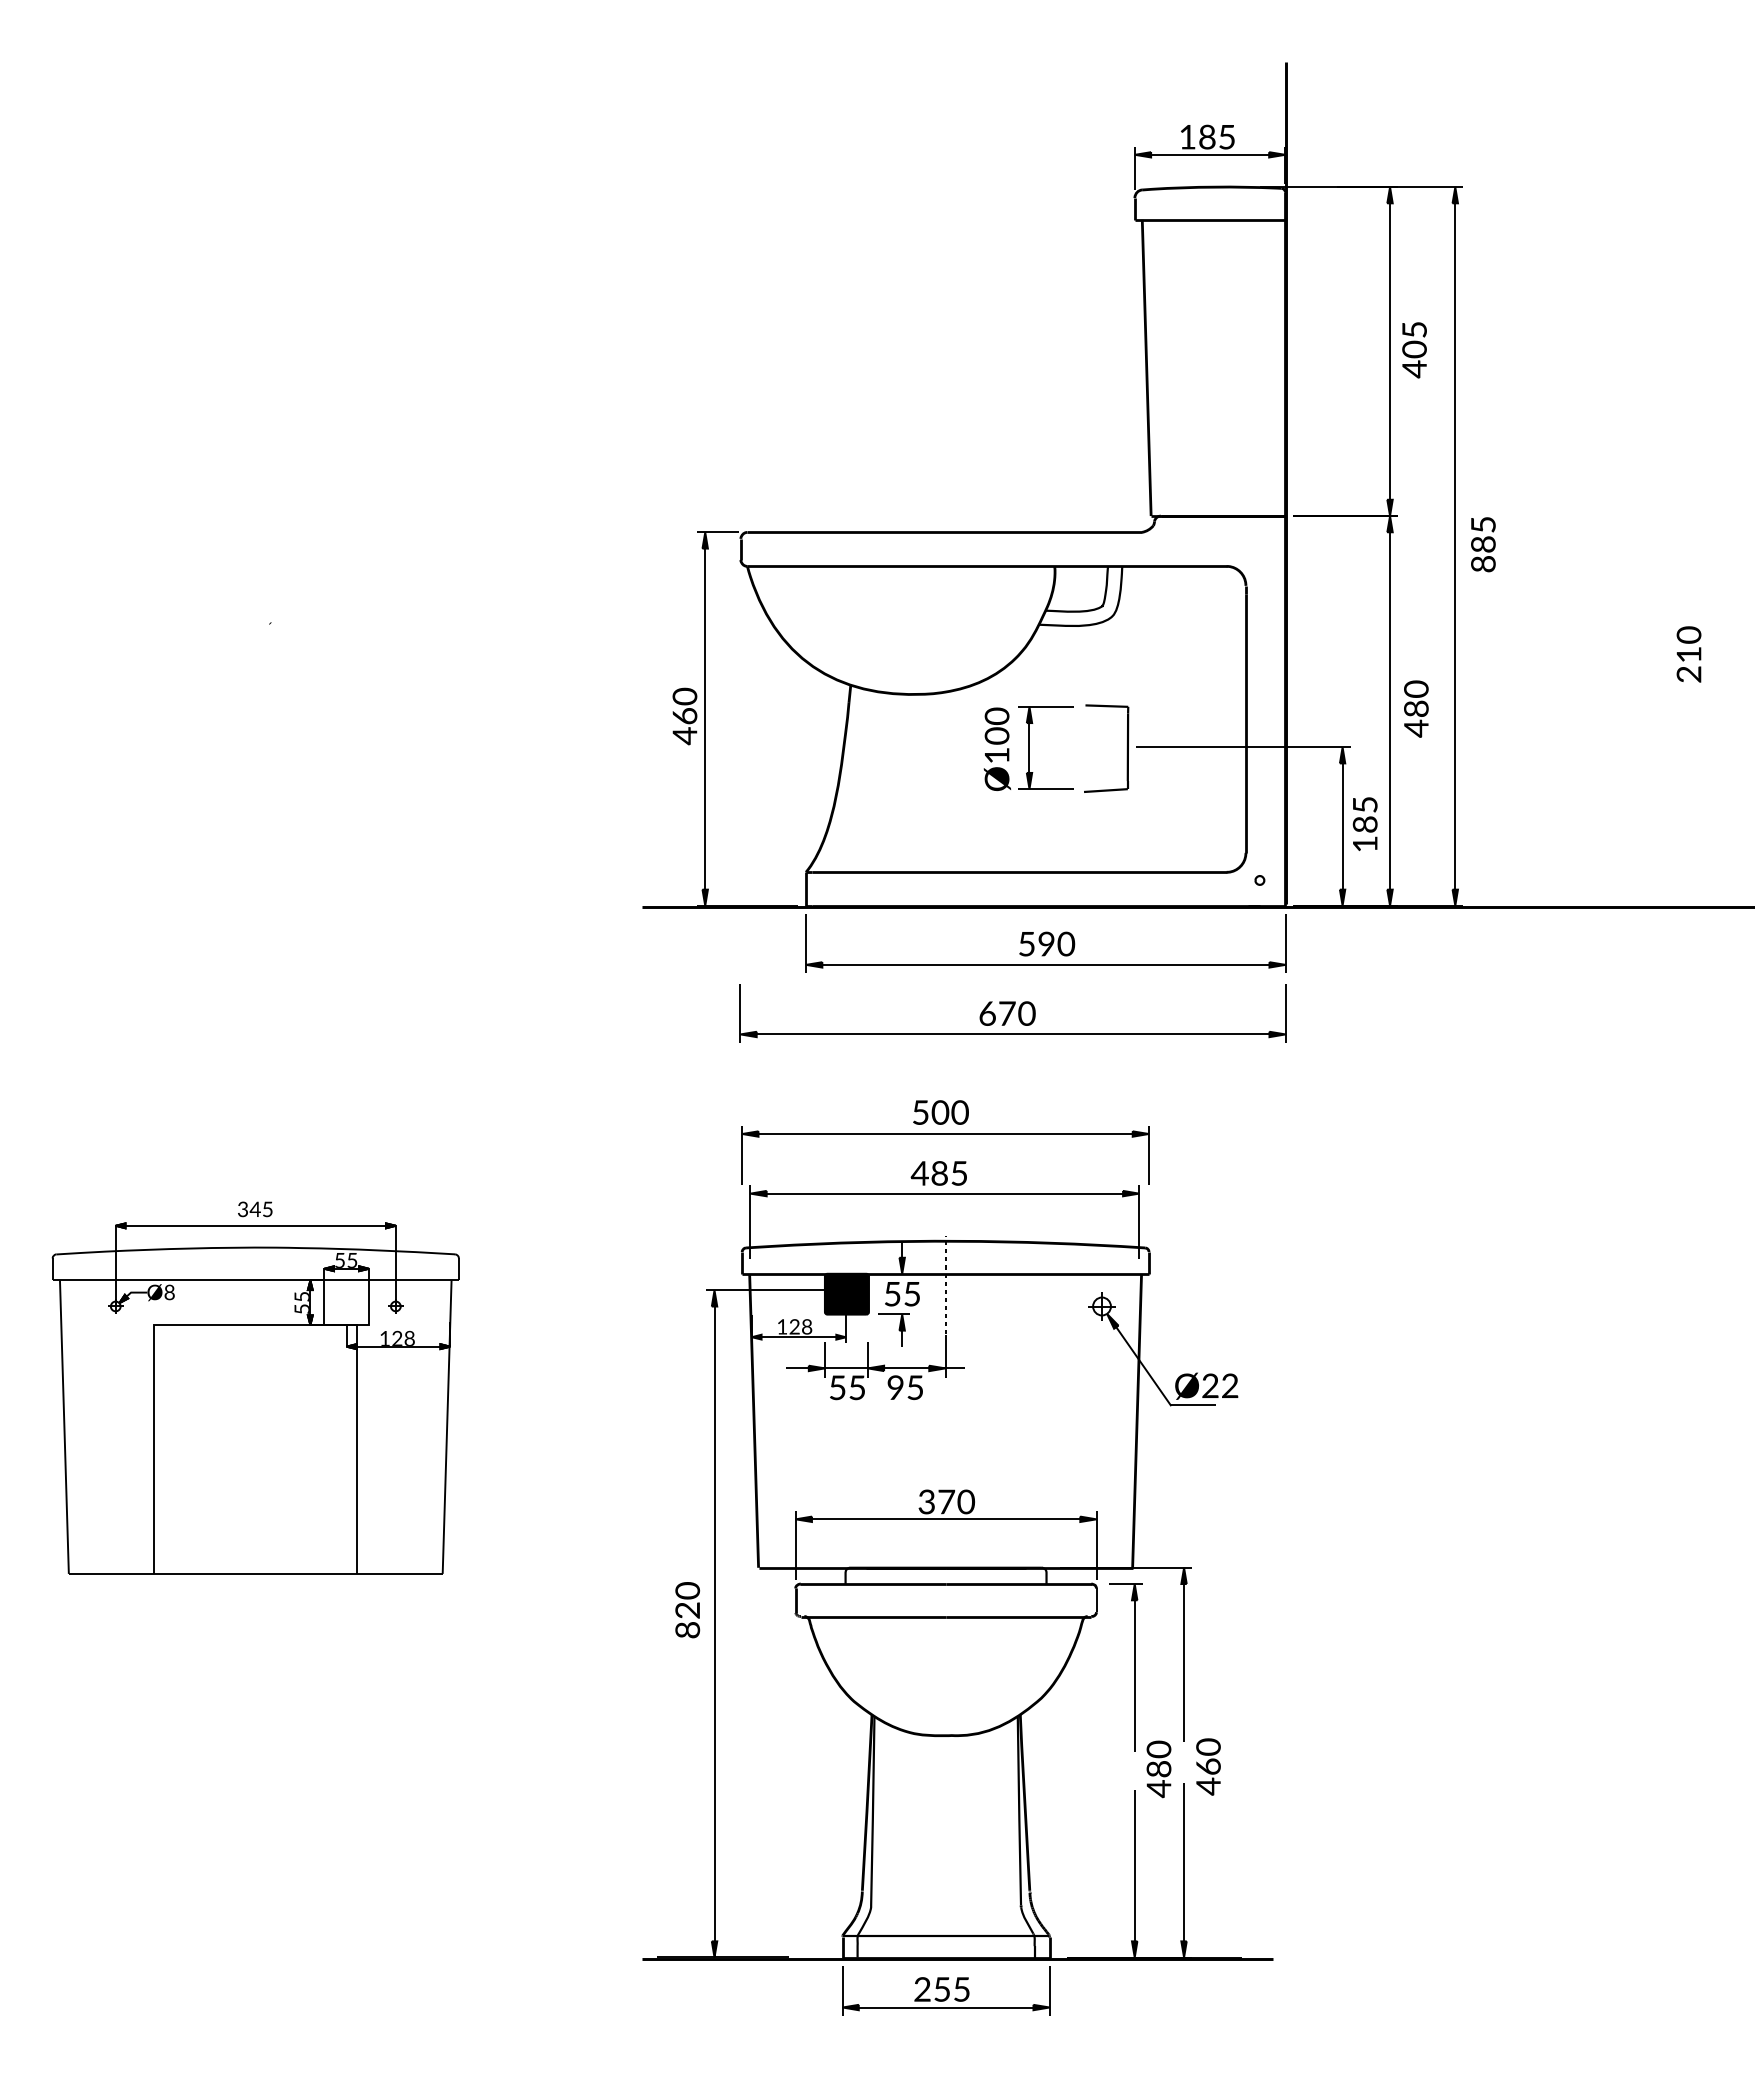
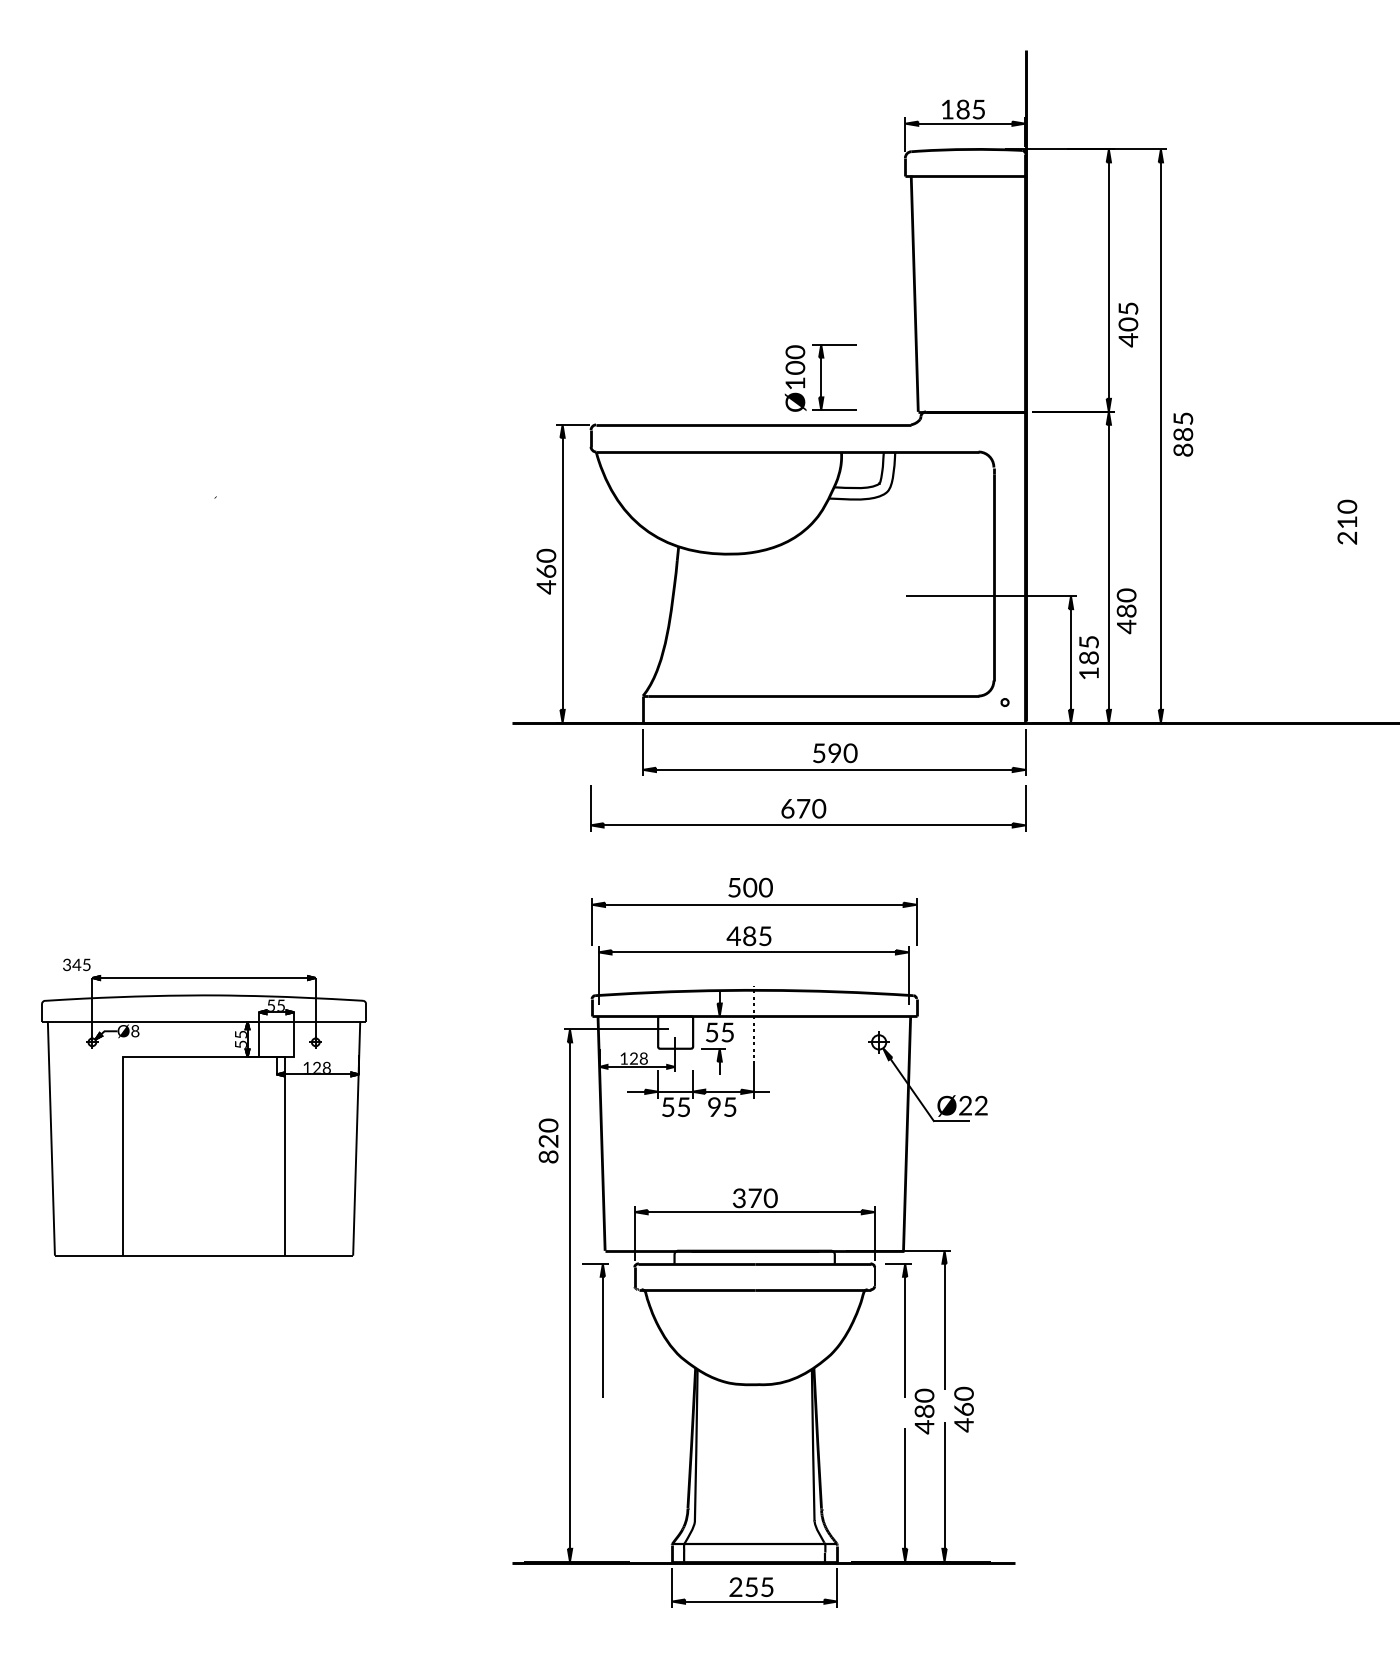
text: (1414, 350) -> (1128, 325), moved
text: (1416, 708) -> (1126, 610), moved
part: (1028, 748) -> (820, 377), moved
part: (1126, 748) -> (898, 597), removed
text: (255, 1209) -> (76, 965), moved
fill: (846, 1293) -> (675, 1032), removed
text: (687, 1610) -> (548, 1141), moved
part: (755, 1667) -> (602, 1330), added

